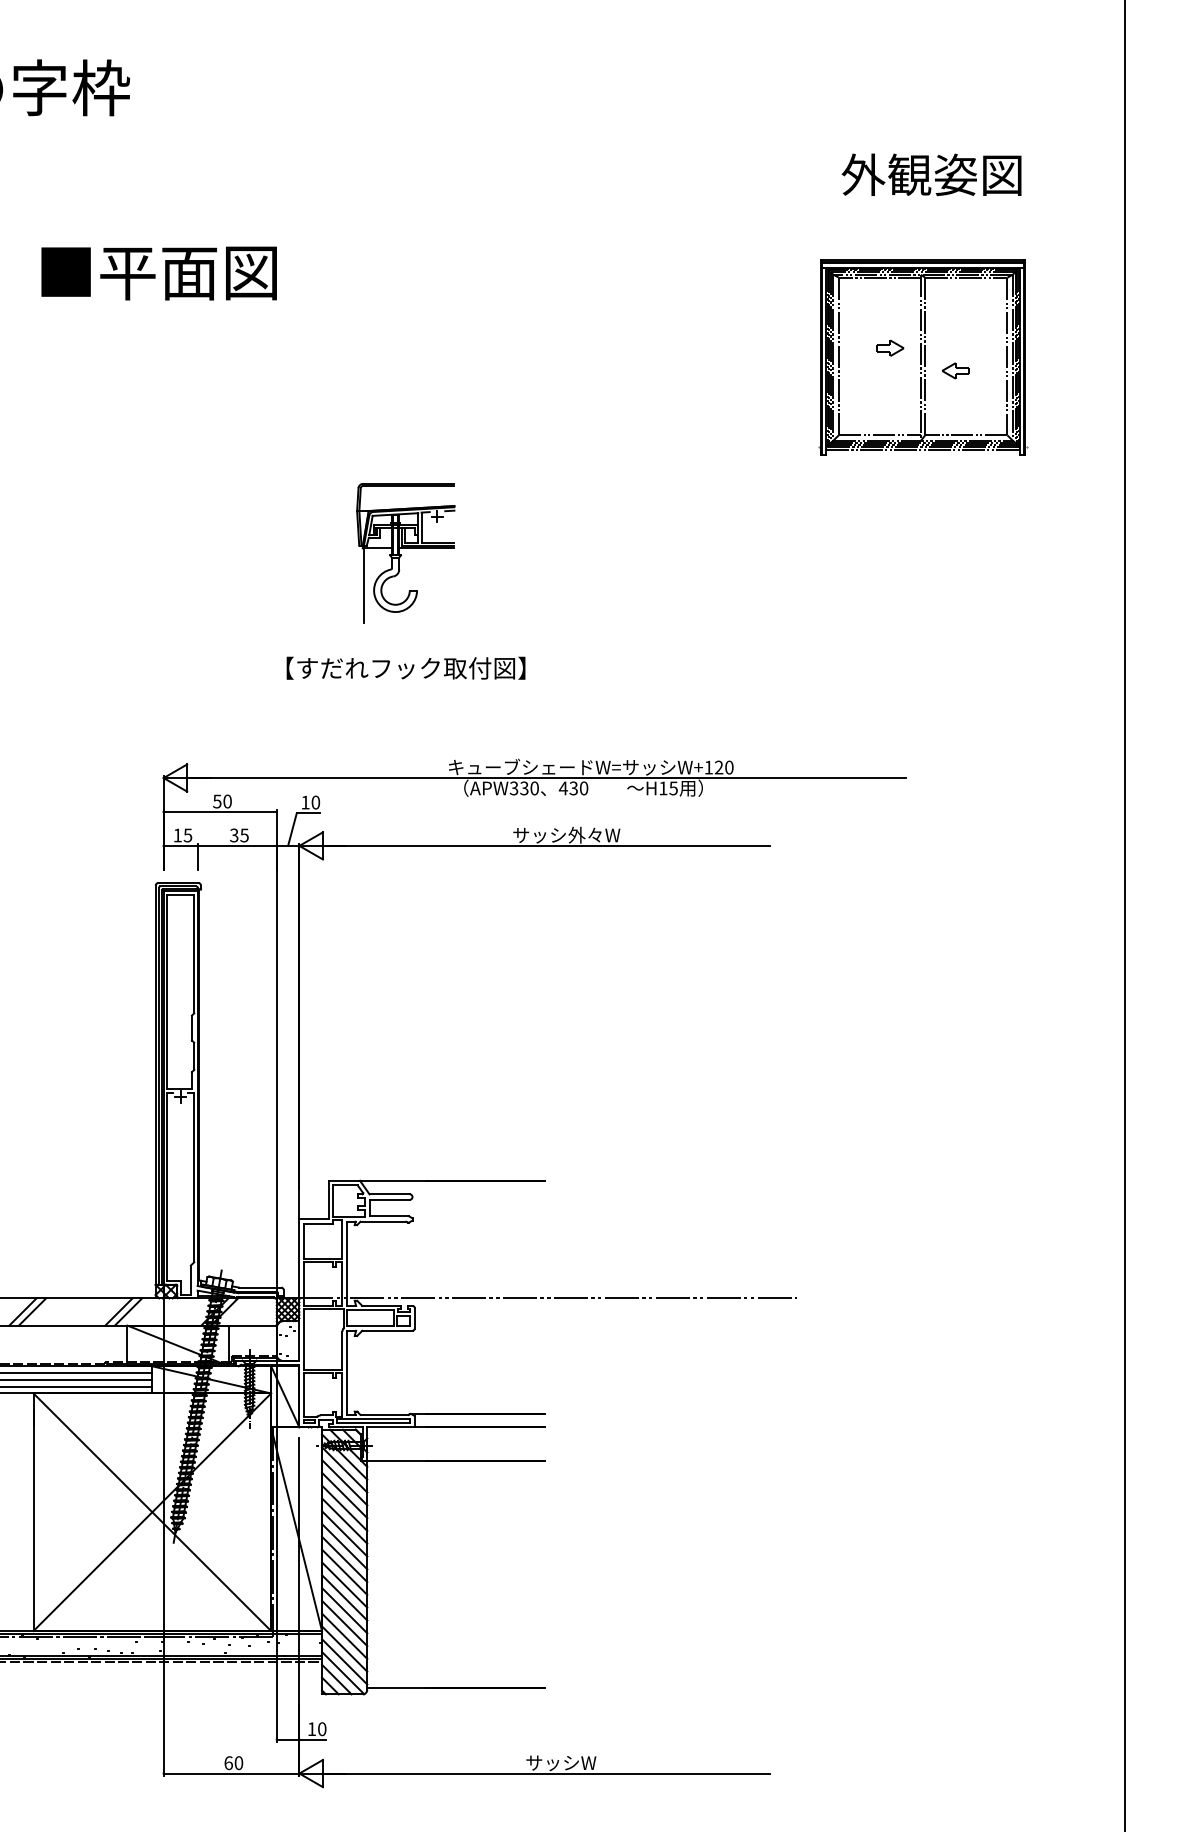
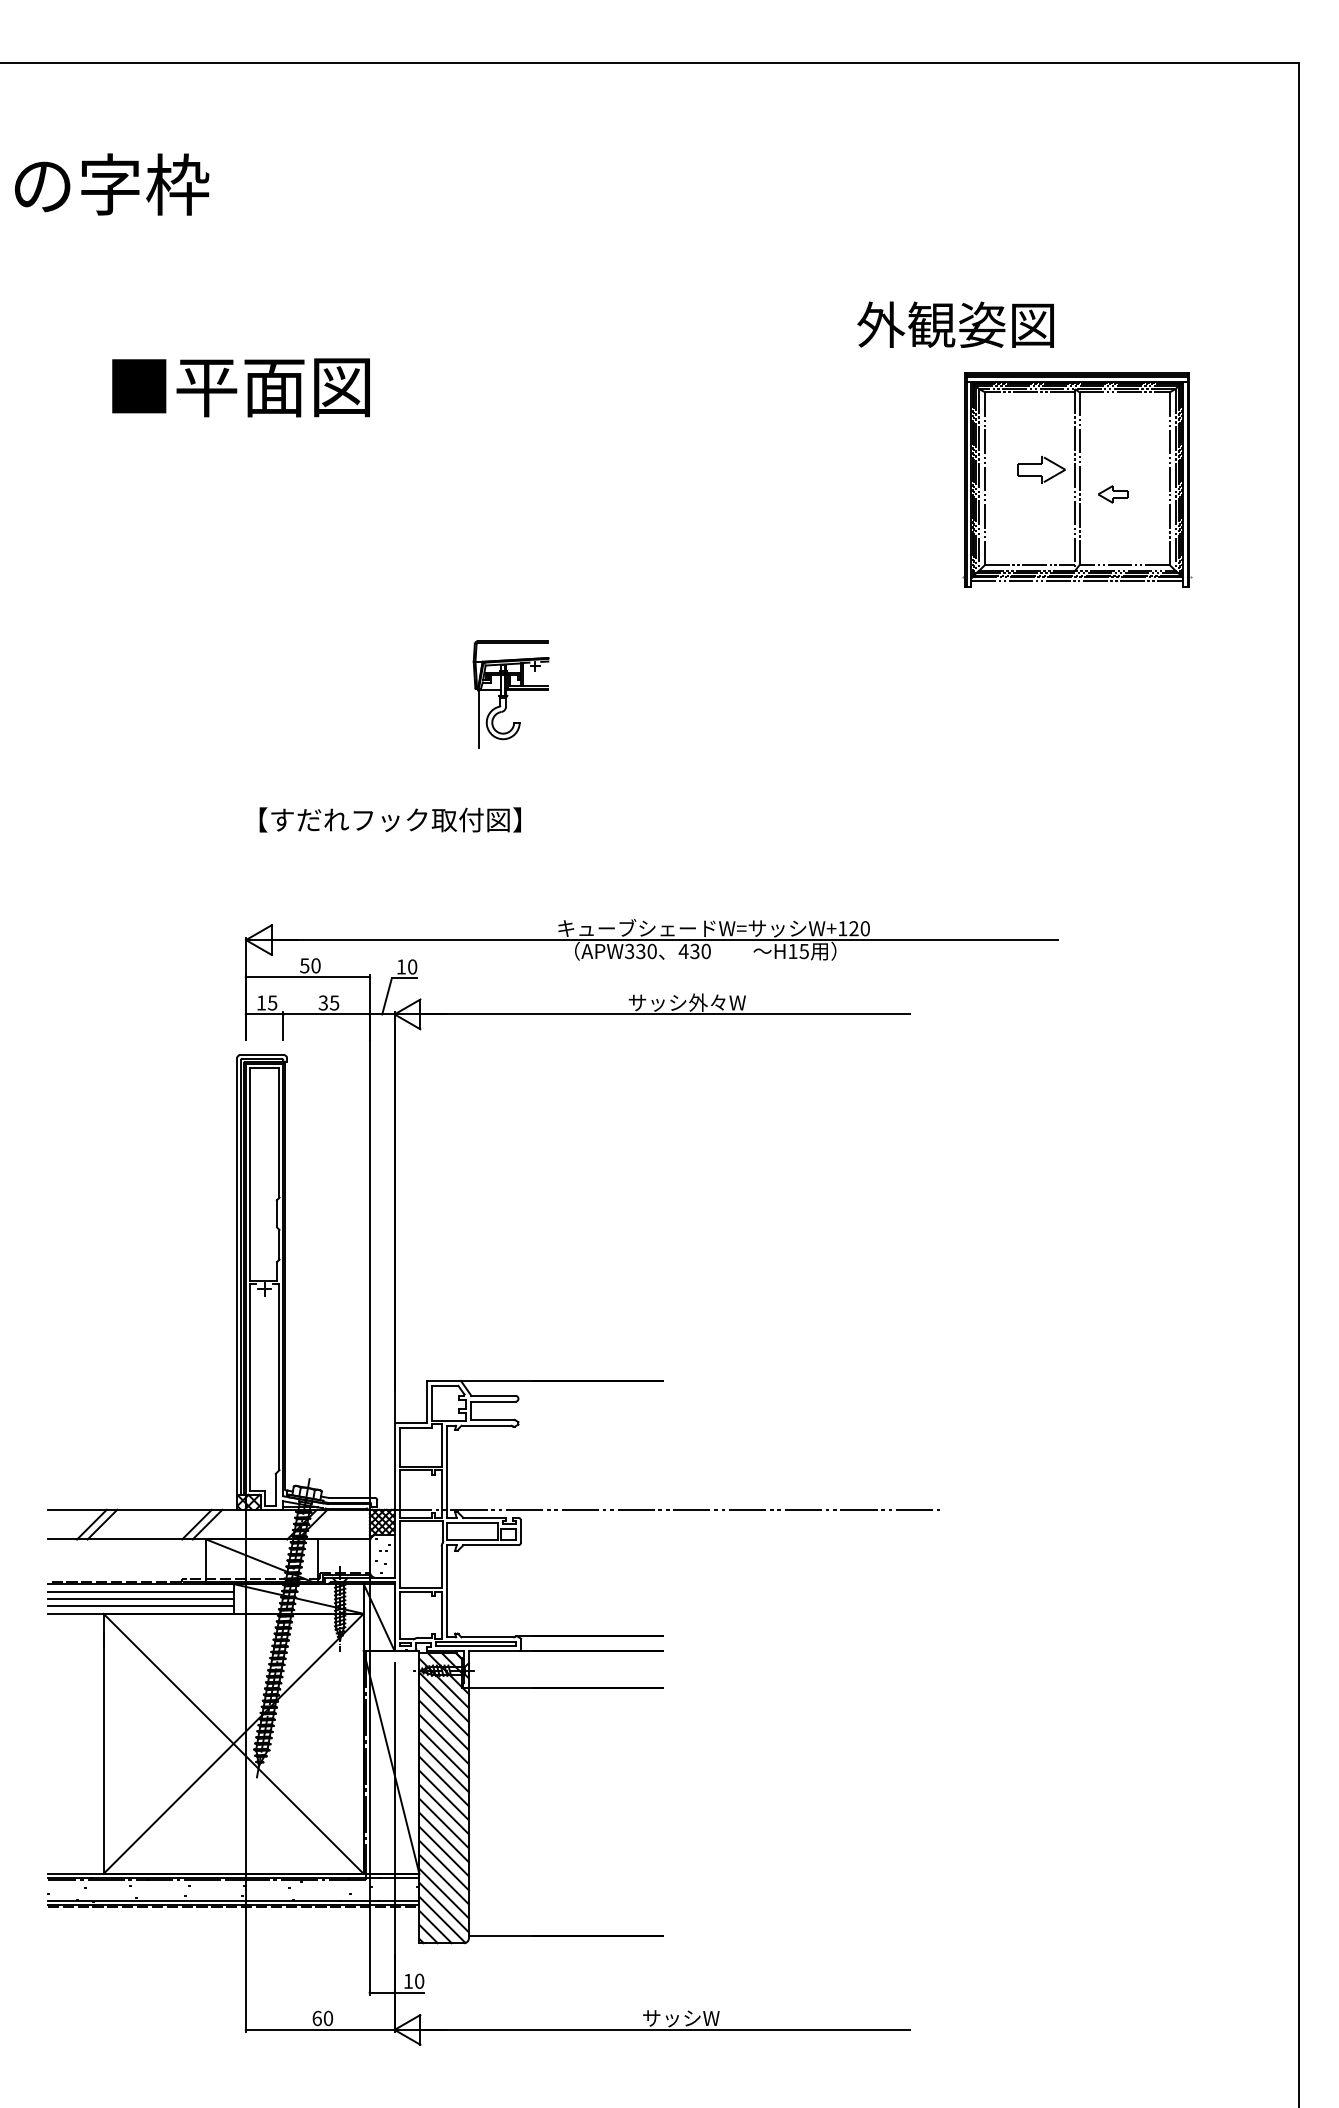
text: (931, 174) -> (955, 324), moved
part: (890, 348) -> (1041, 469), size x1.6
part: (405, 553) -> (510, 694), size x0.7
text: (405, 667) -> (389, 819), moved

